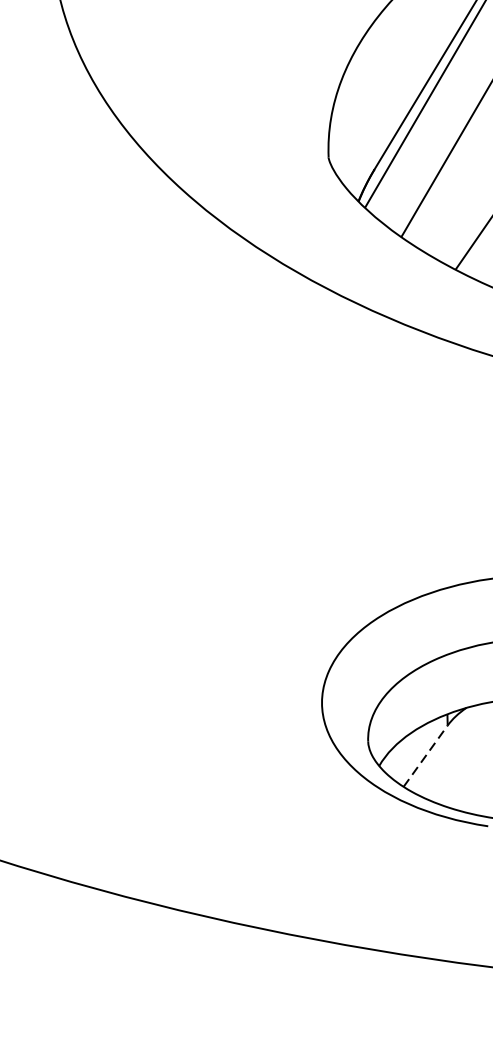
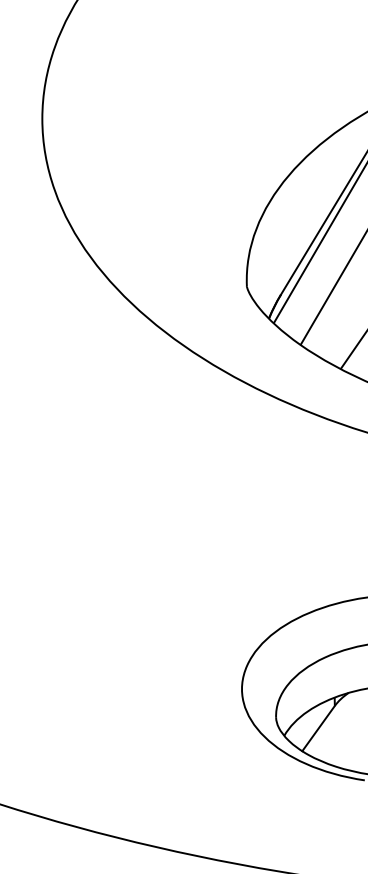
line: (425, 756) -> (318, 728), dashed -> solid

